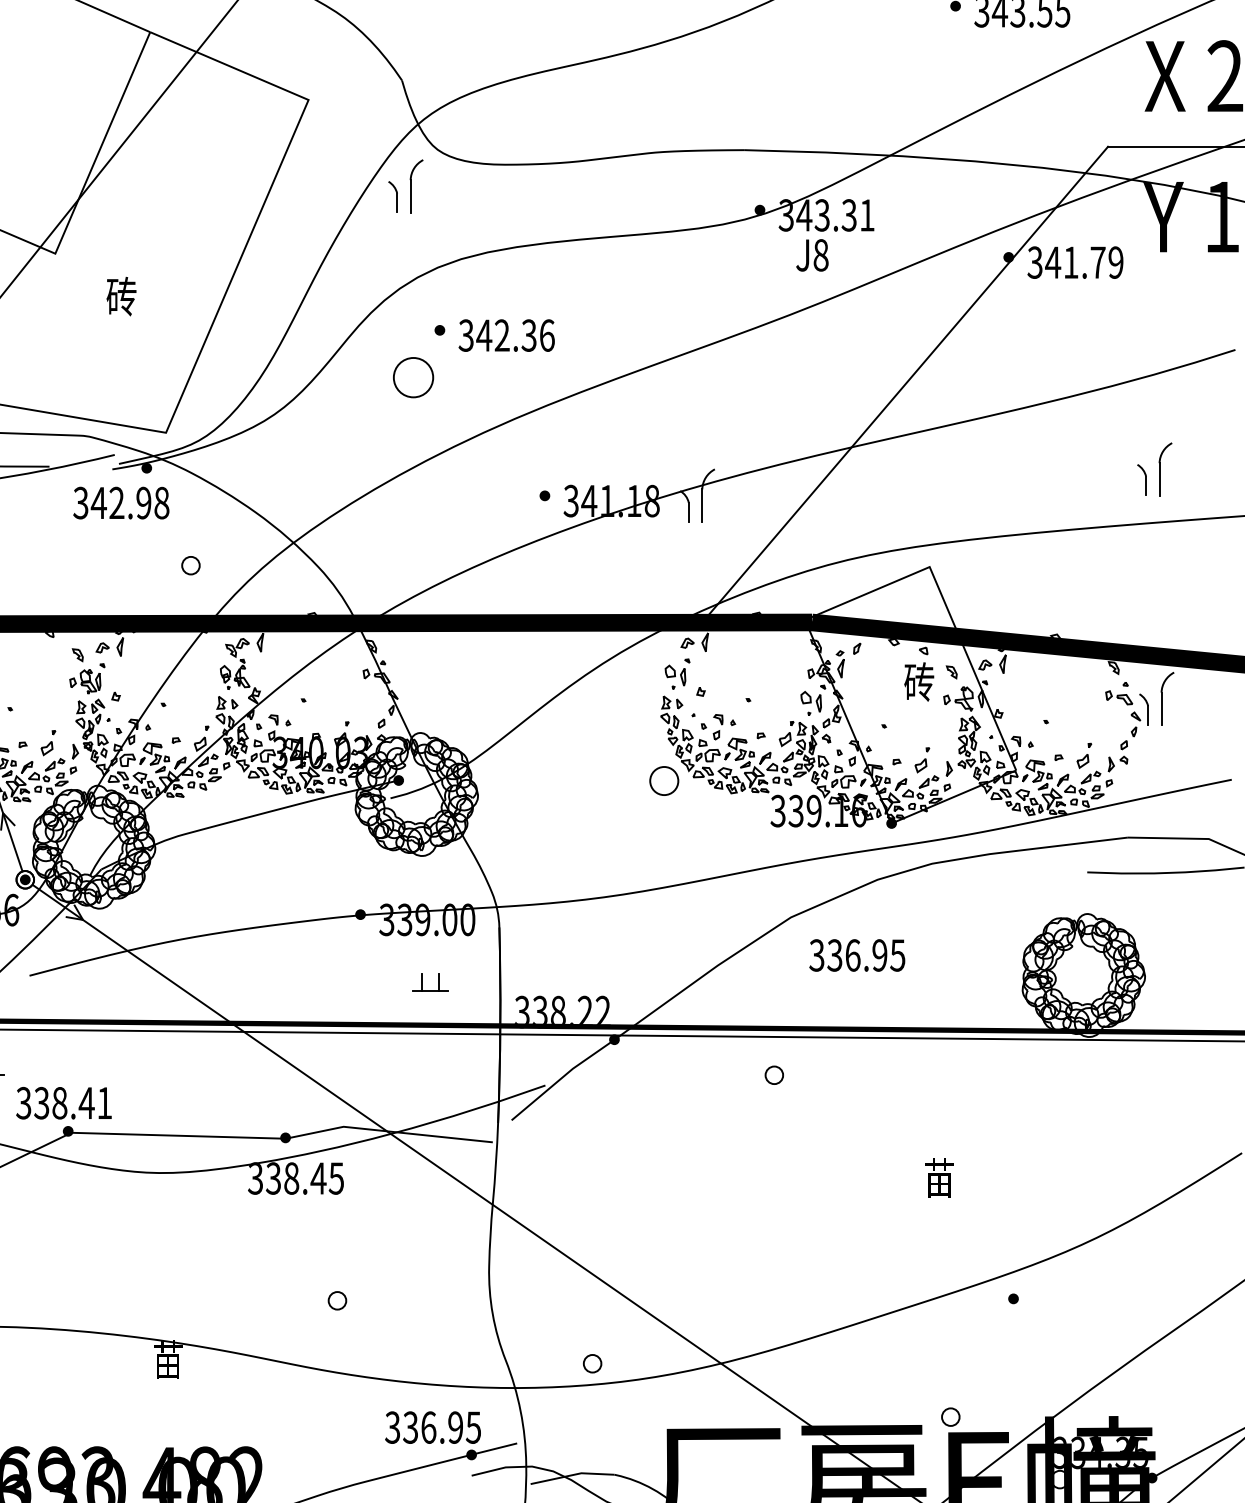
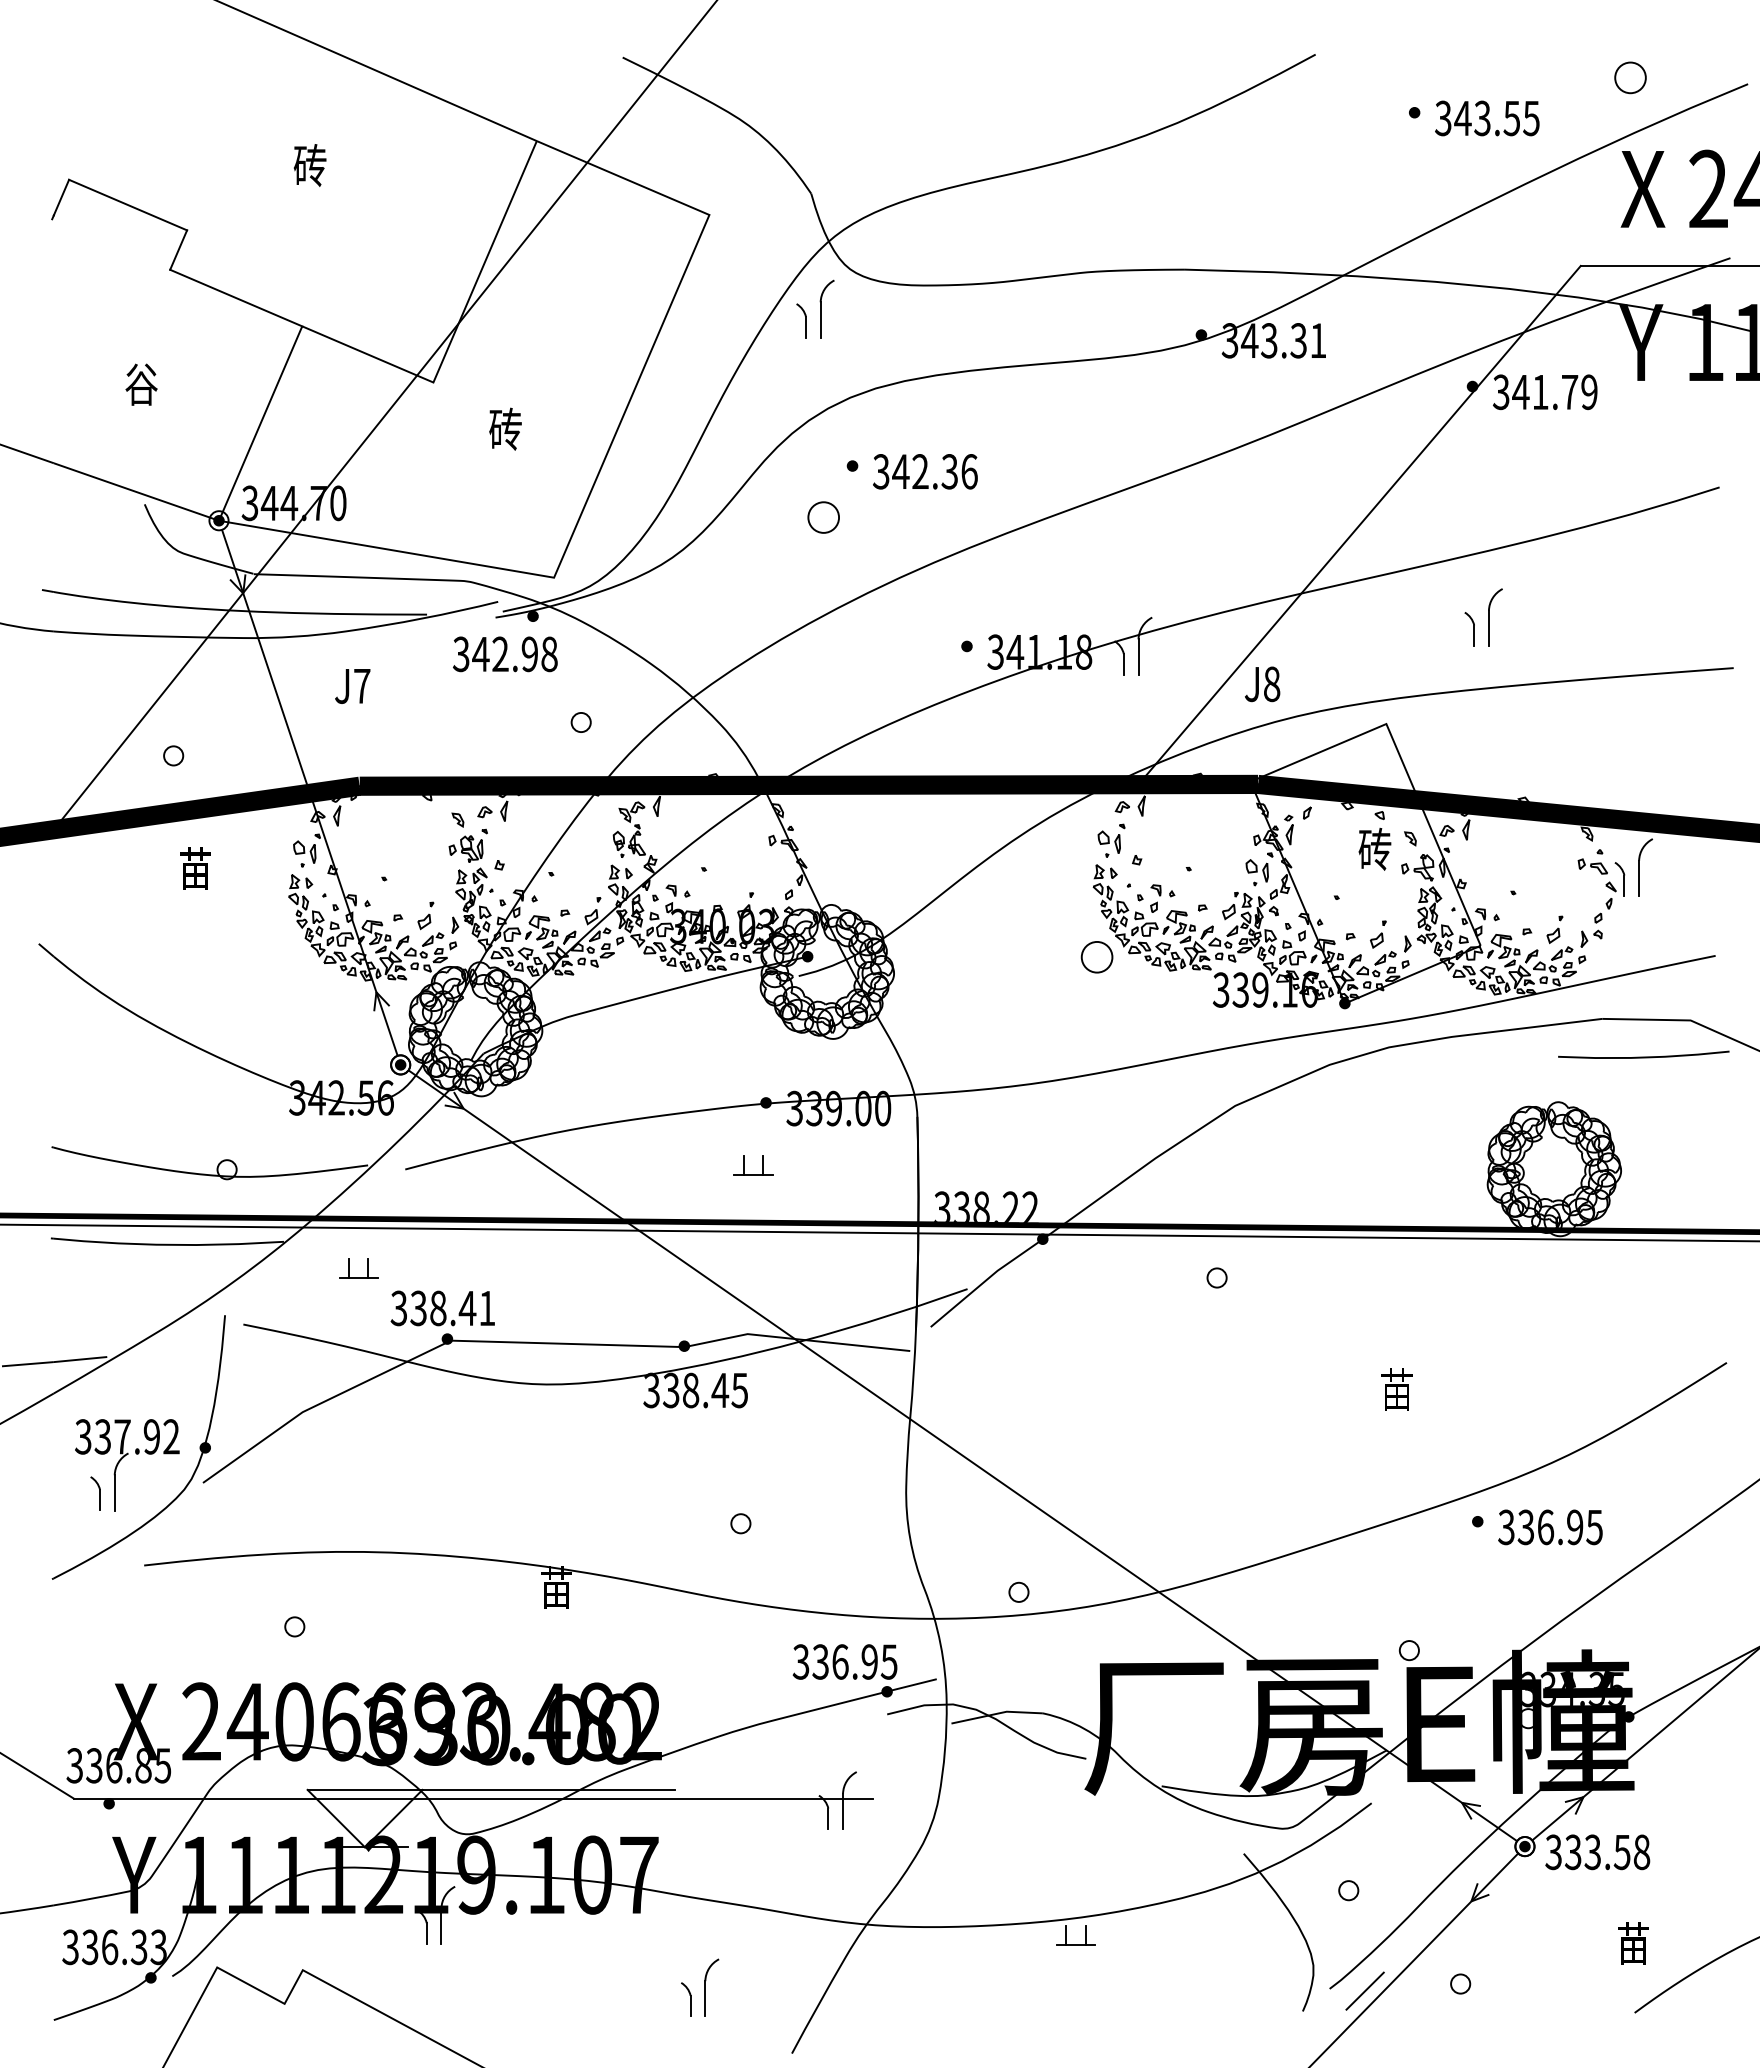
text: (812, 255) -> (1262, 684), moved
part: (413, 377) -> (823, 517), size x0.71
part: (1154, 469) -> (1483, 617), moved
text: (857, 955) -> (1550, 1527), moved
part: (422, 982) -> (744, 1165), moved

